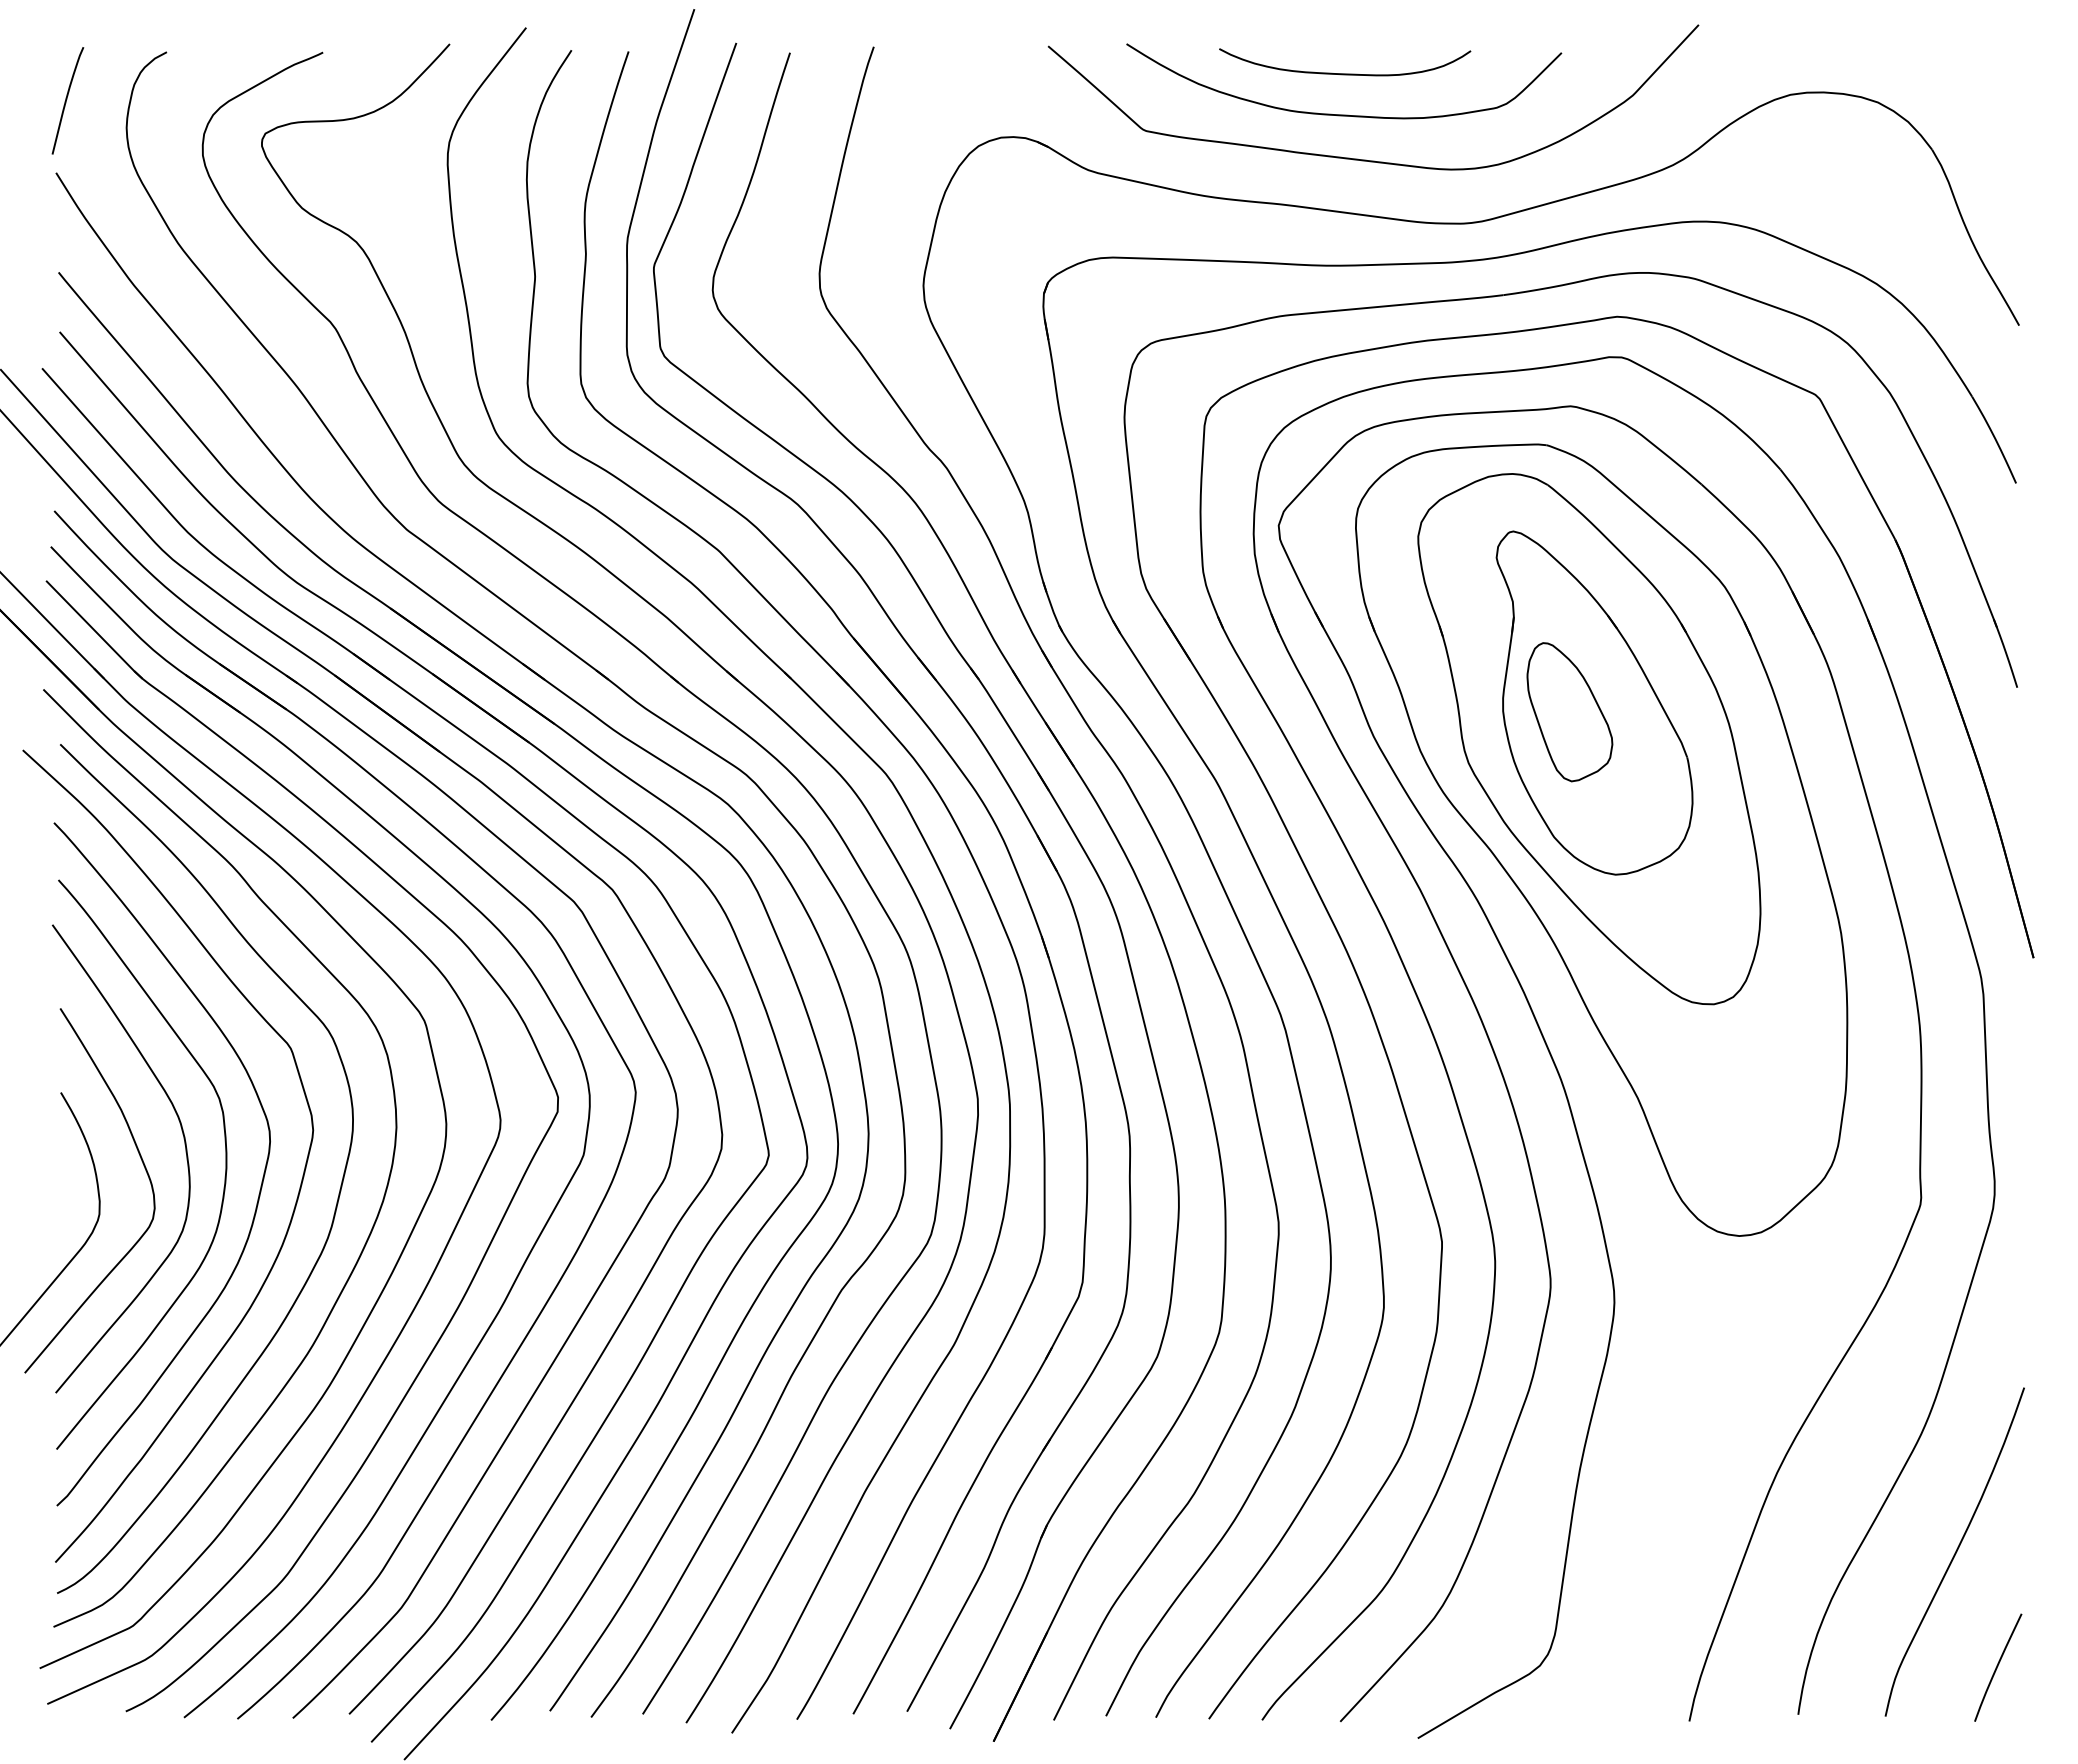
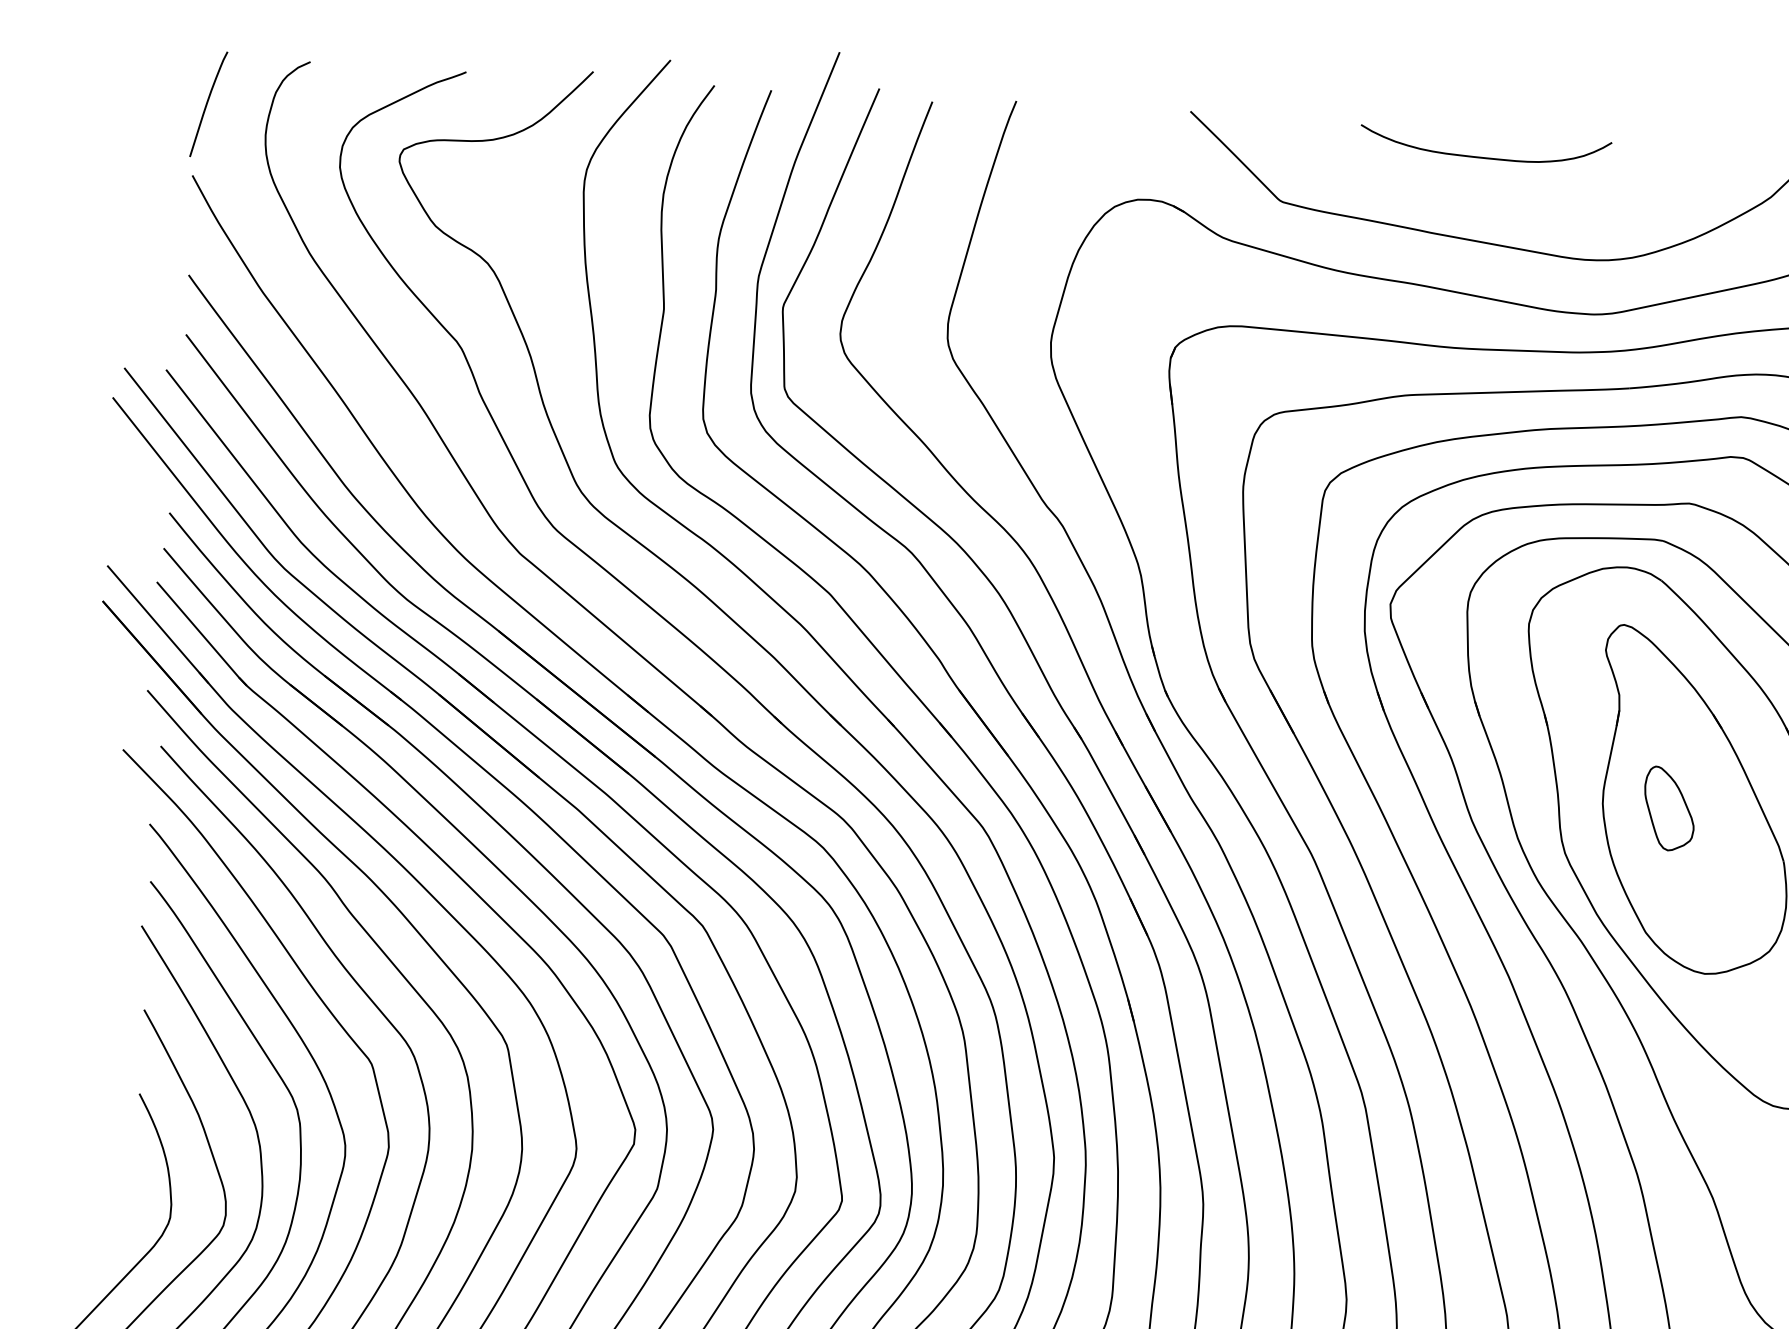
curve: (1344, 114) -> (1481, 198), removed
part: (1569, 712) -> (1668, 809), size x0.6

